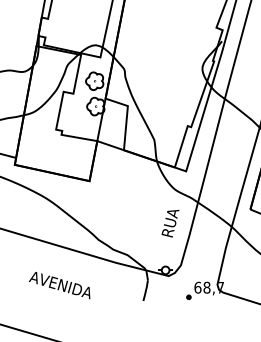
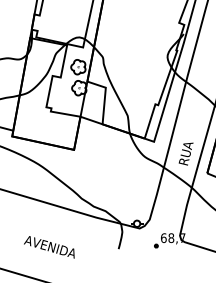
text: (169, 222) -> (185, 153), moved
text: (59, 285) -> (49, 247), moved

